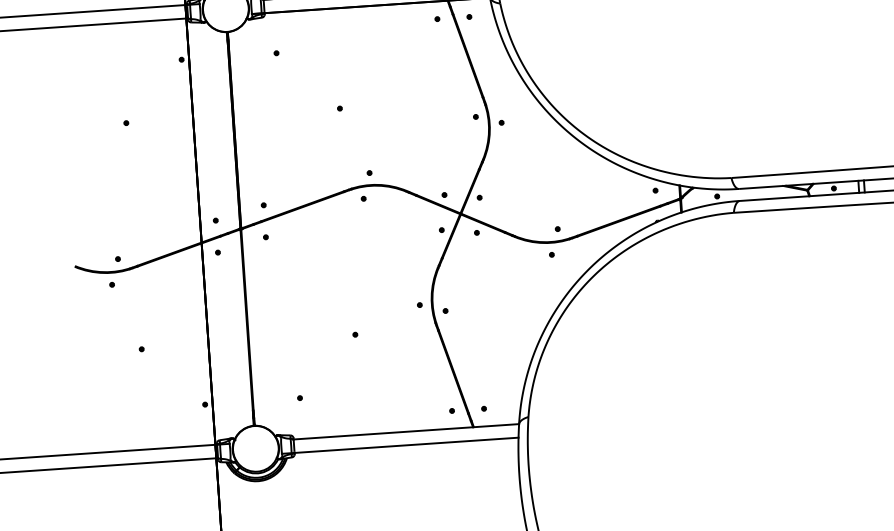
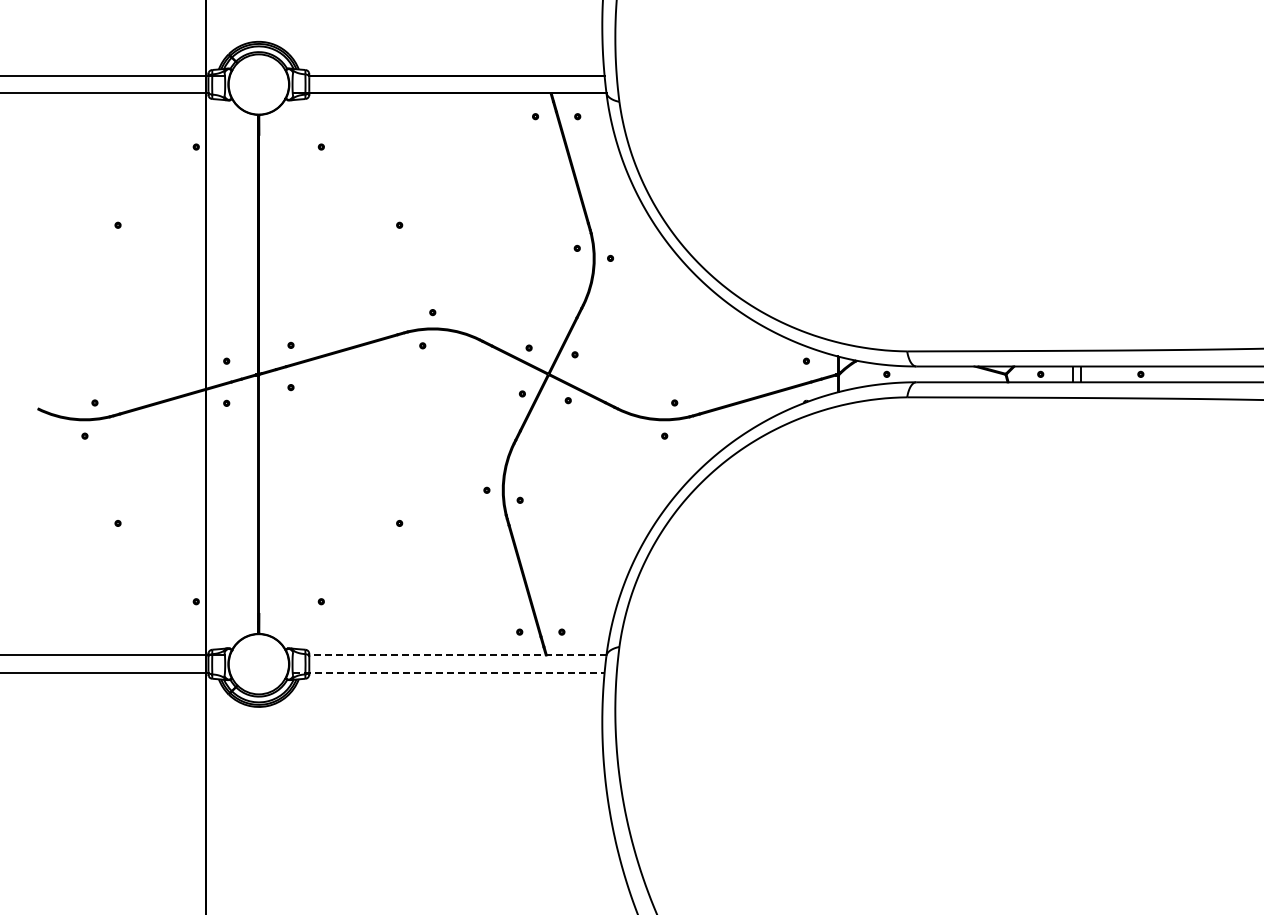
line: (406, 431) -> (457, 655), solid -> dashed
line: (400, 445) -> (449, 673), solid -> dashed

